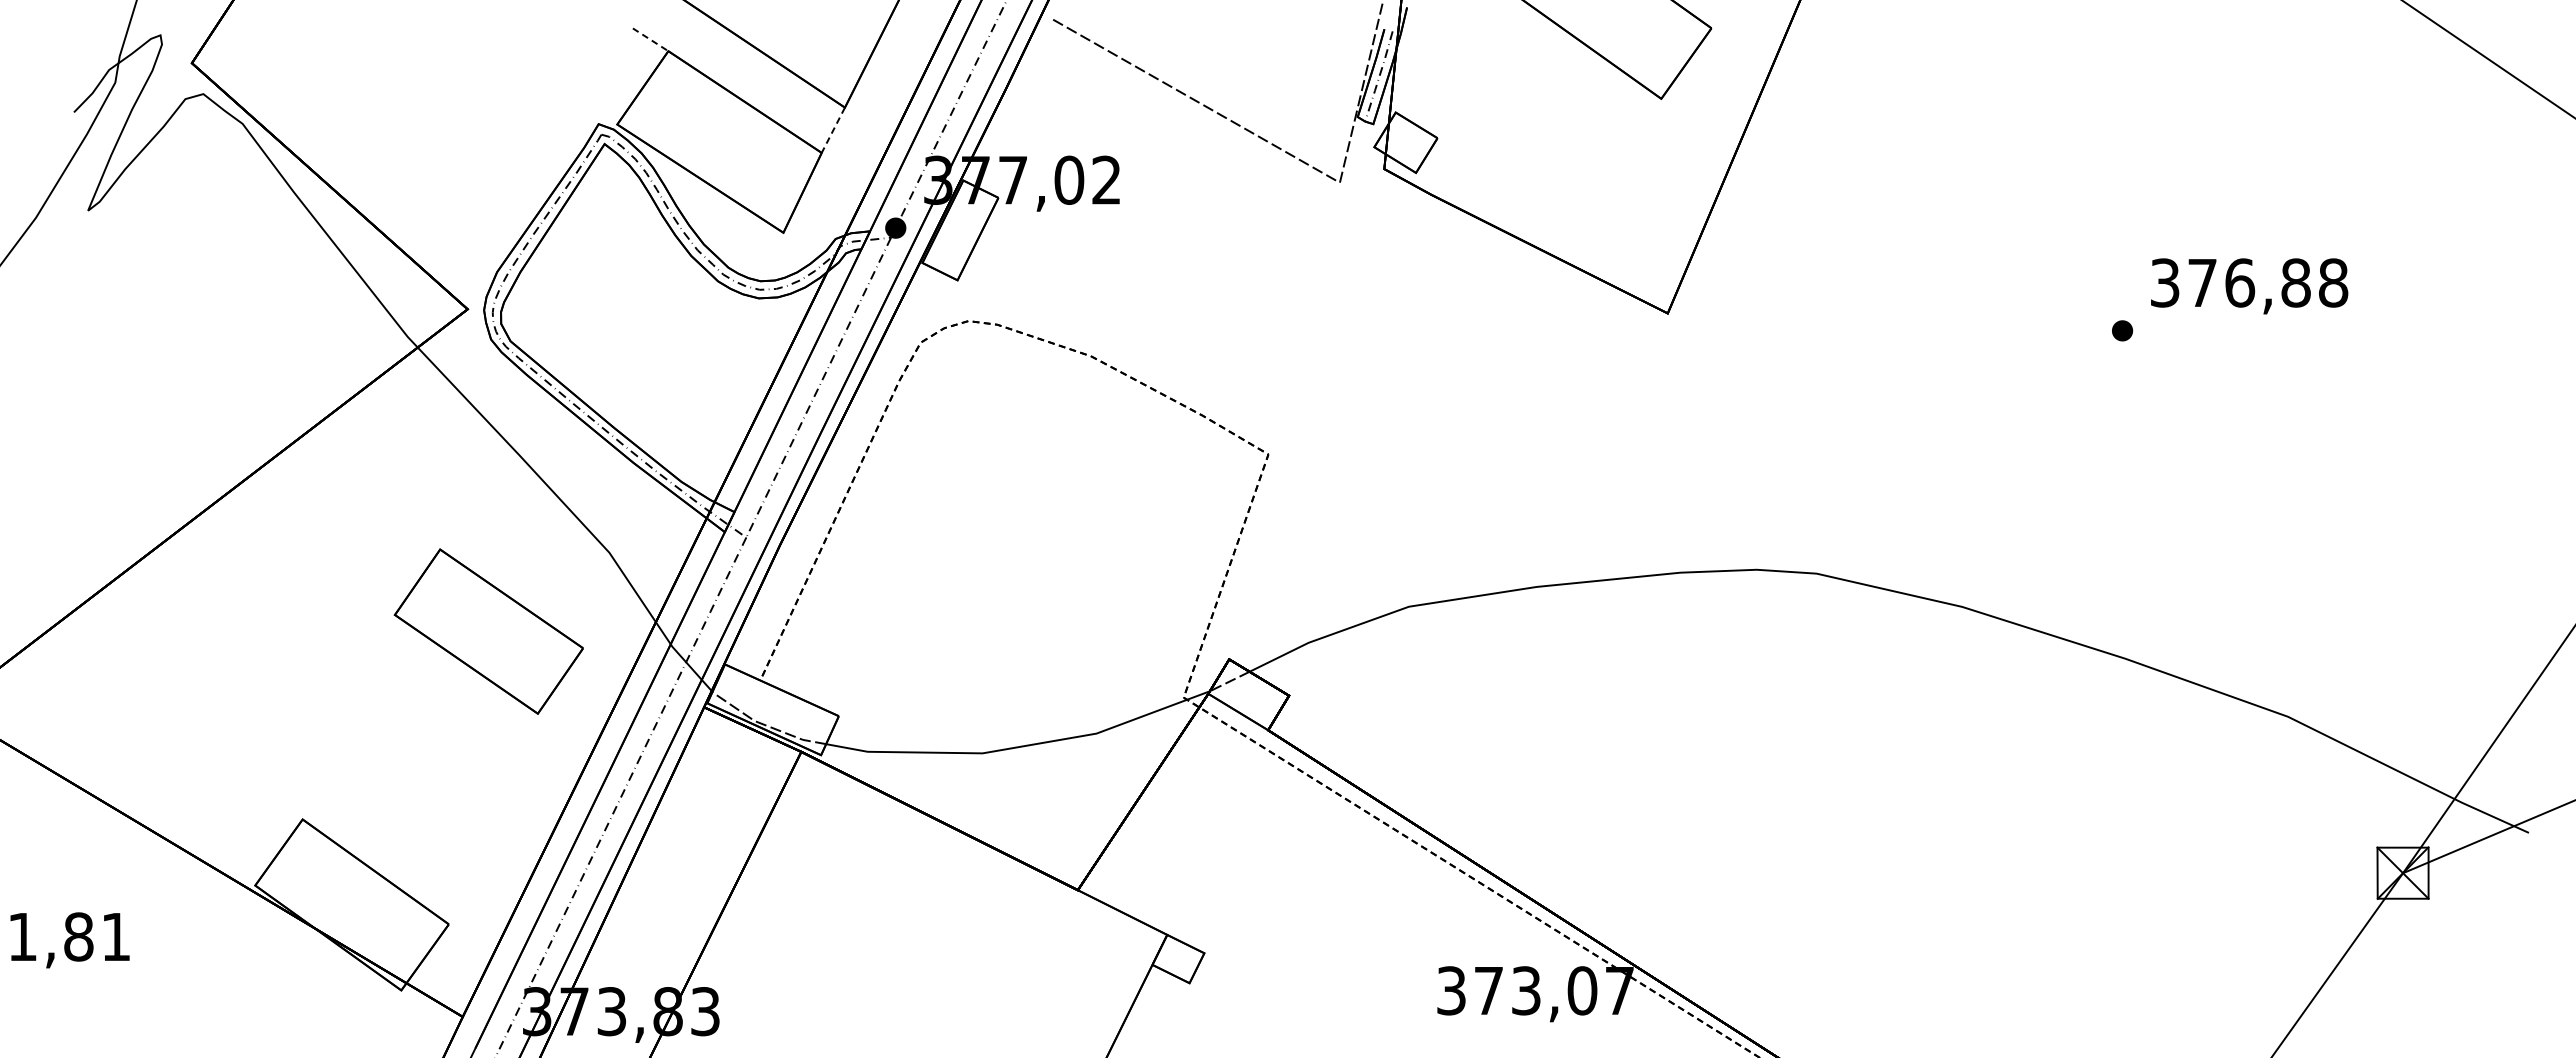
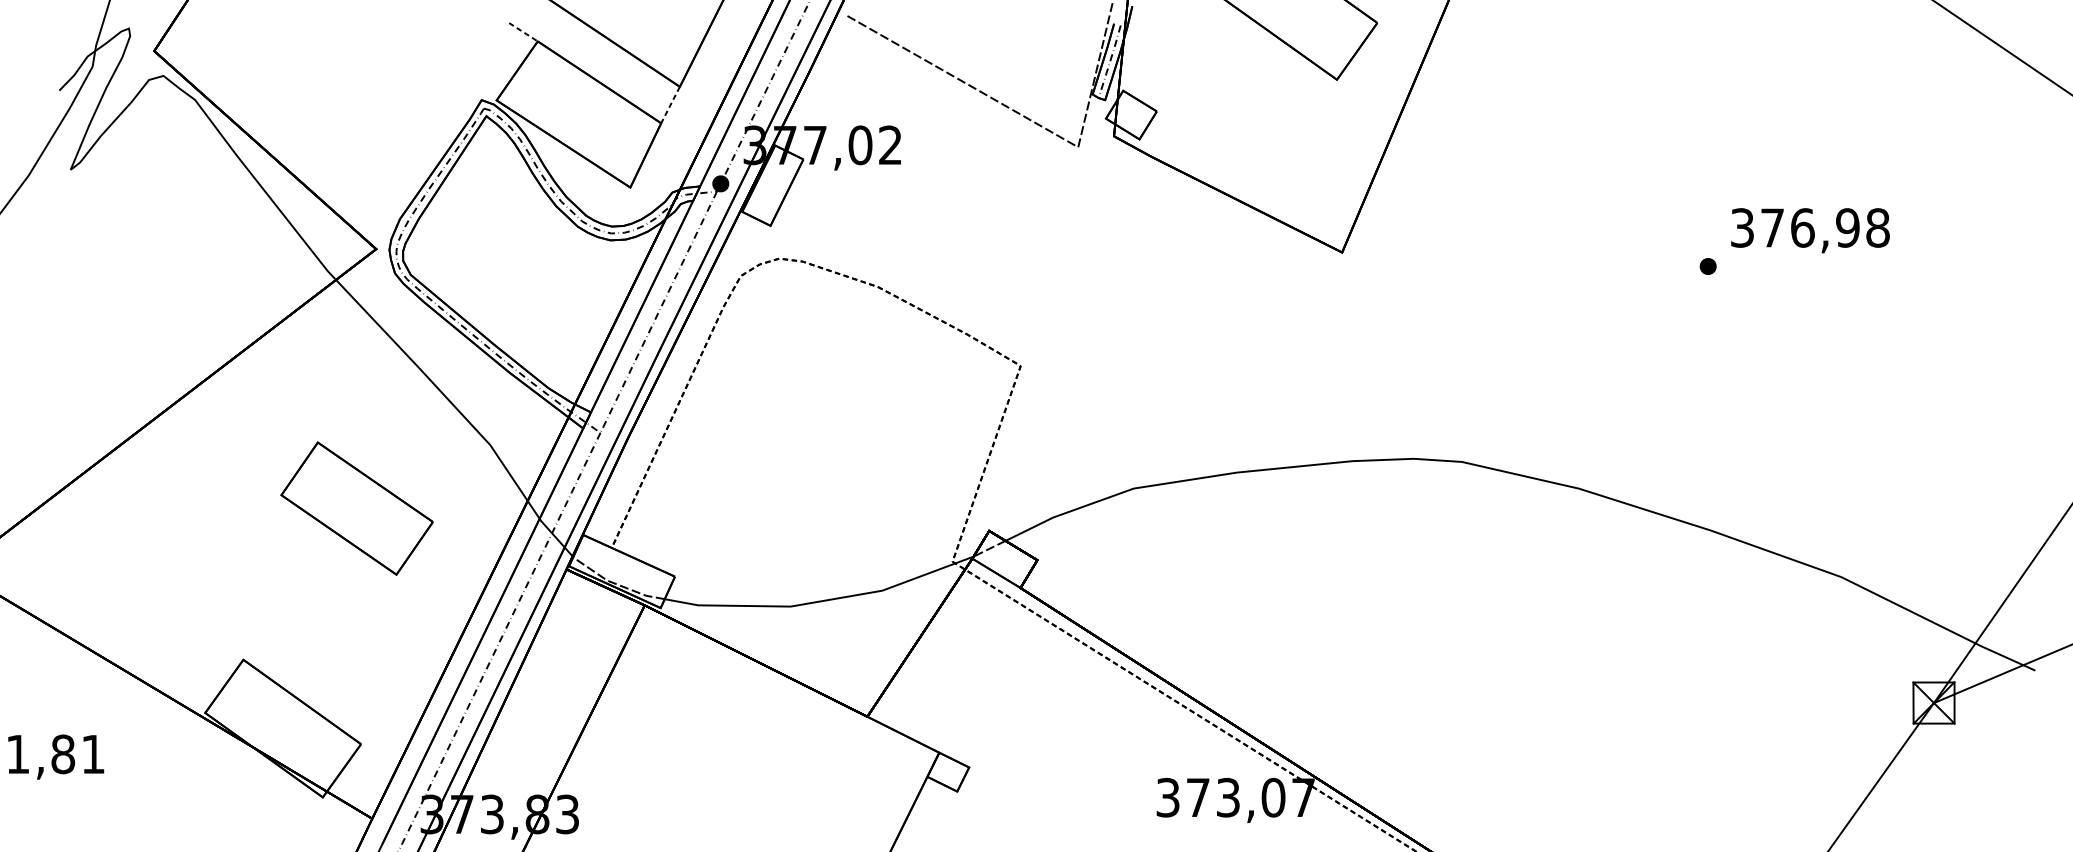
text: (2295, 282) -> (1847, 227), 376,88 -> 376,98
part: (488, 631) -> (356, 508), moved

